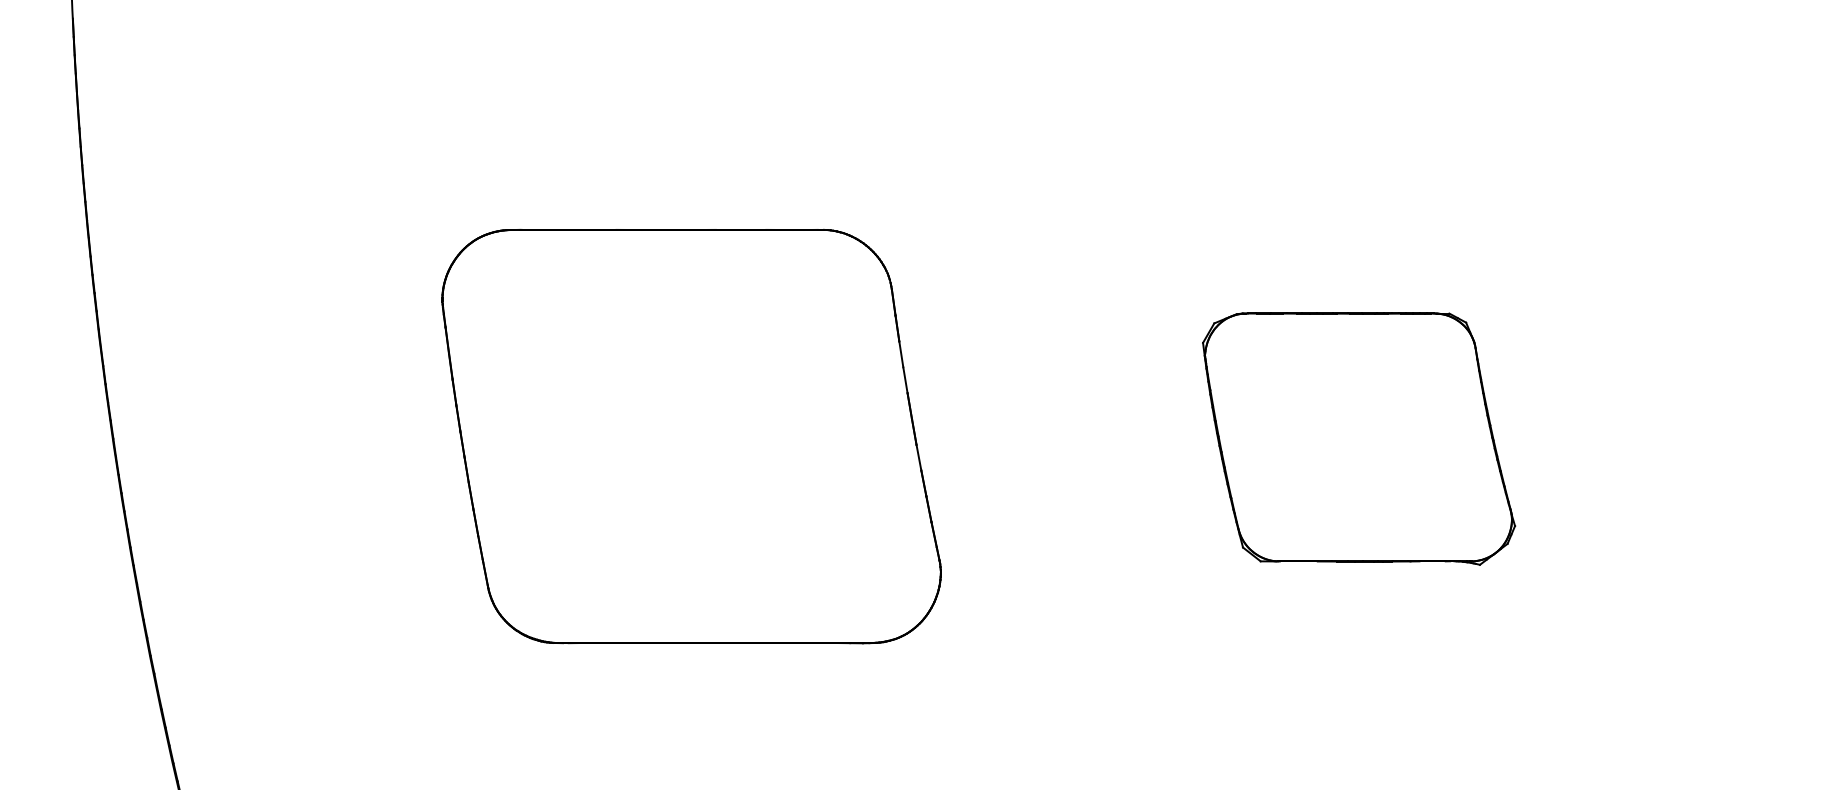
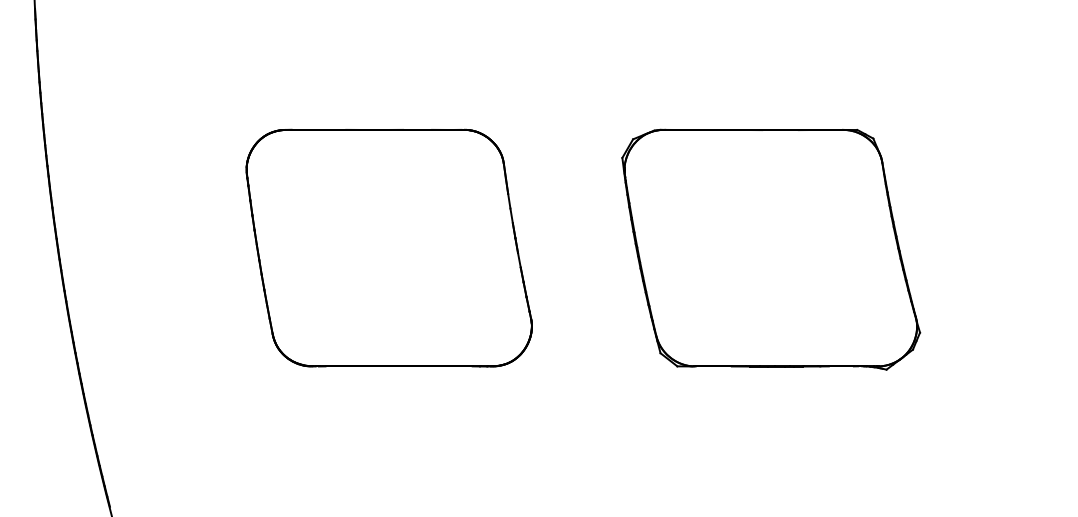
part: (1359, 438) -> (771, 249), size x1.67

